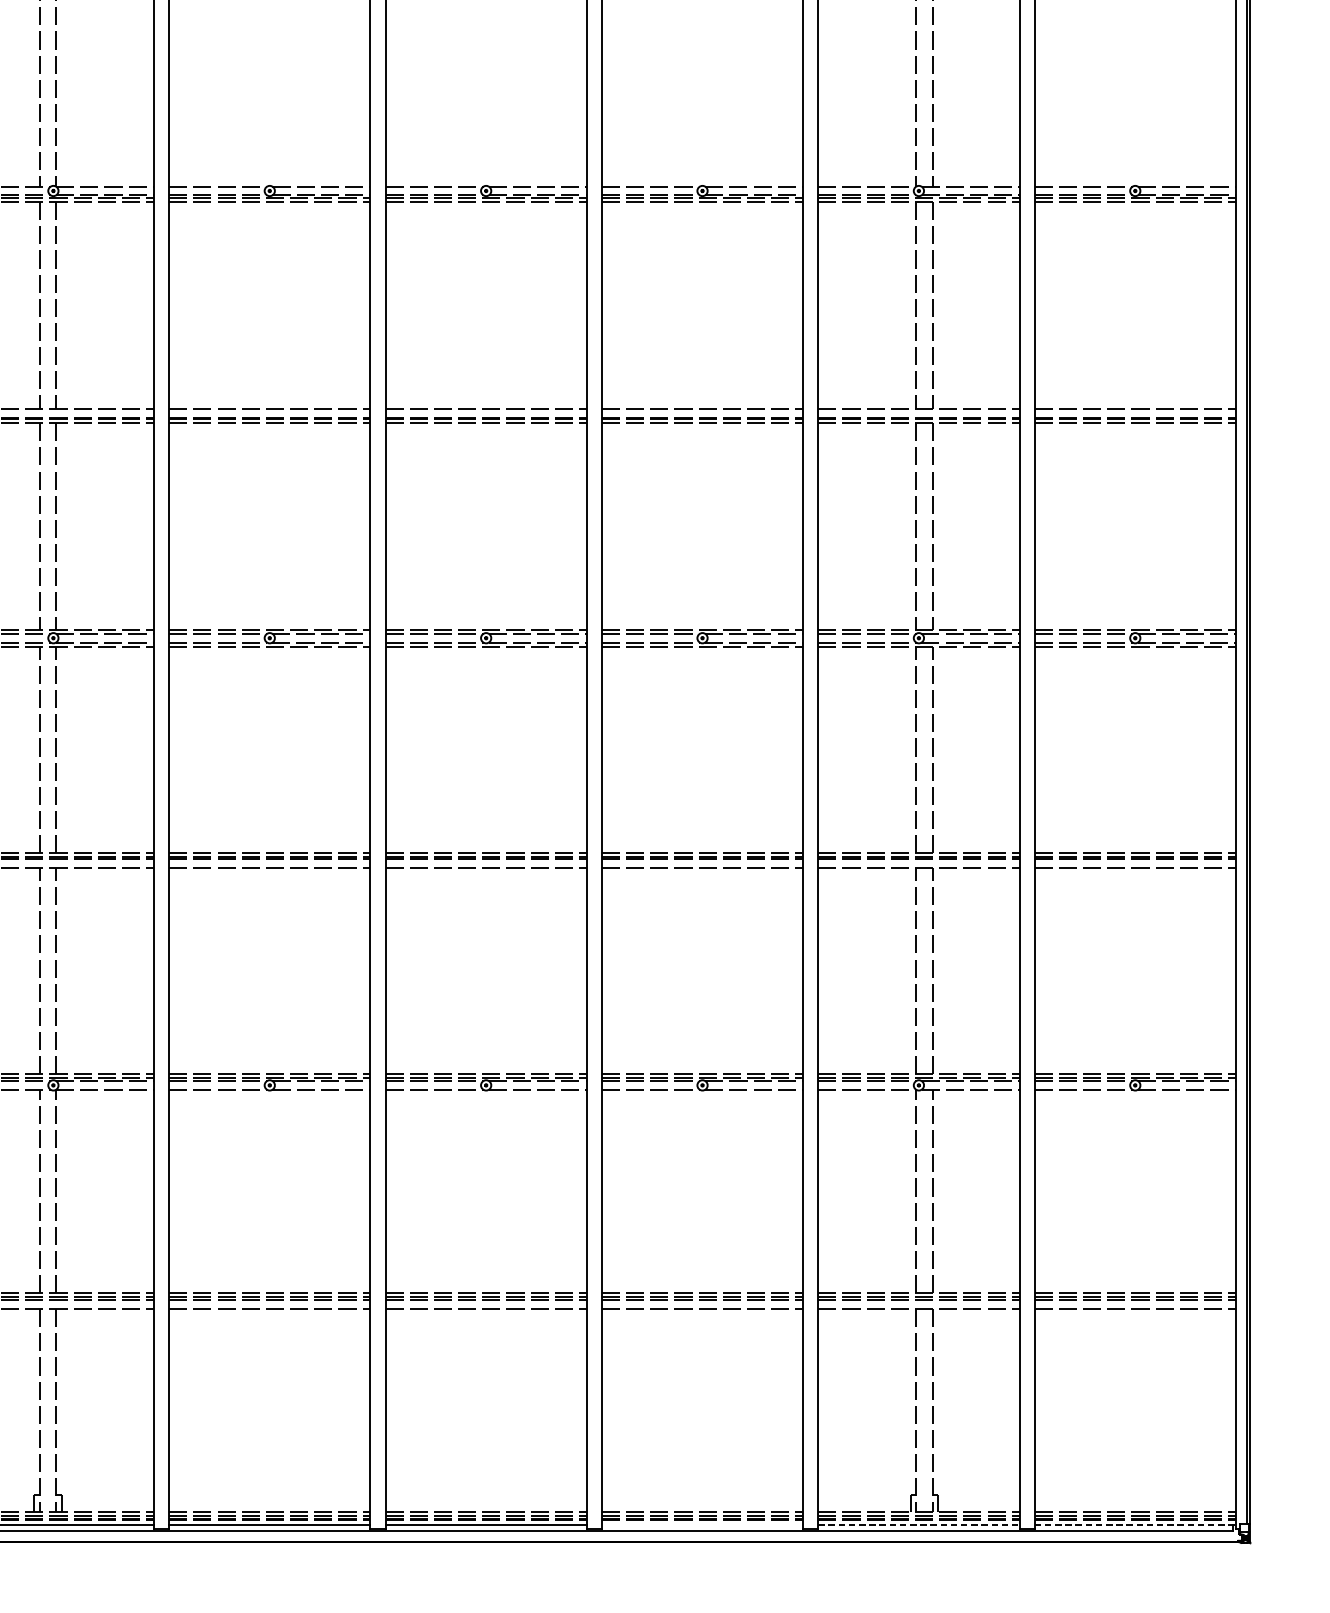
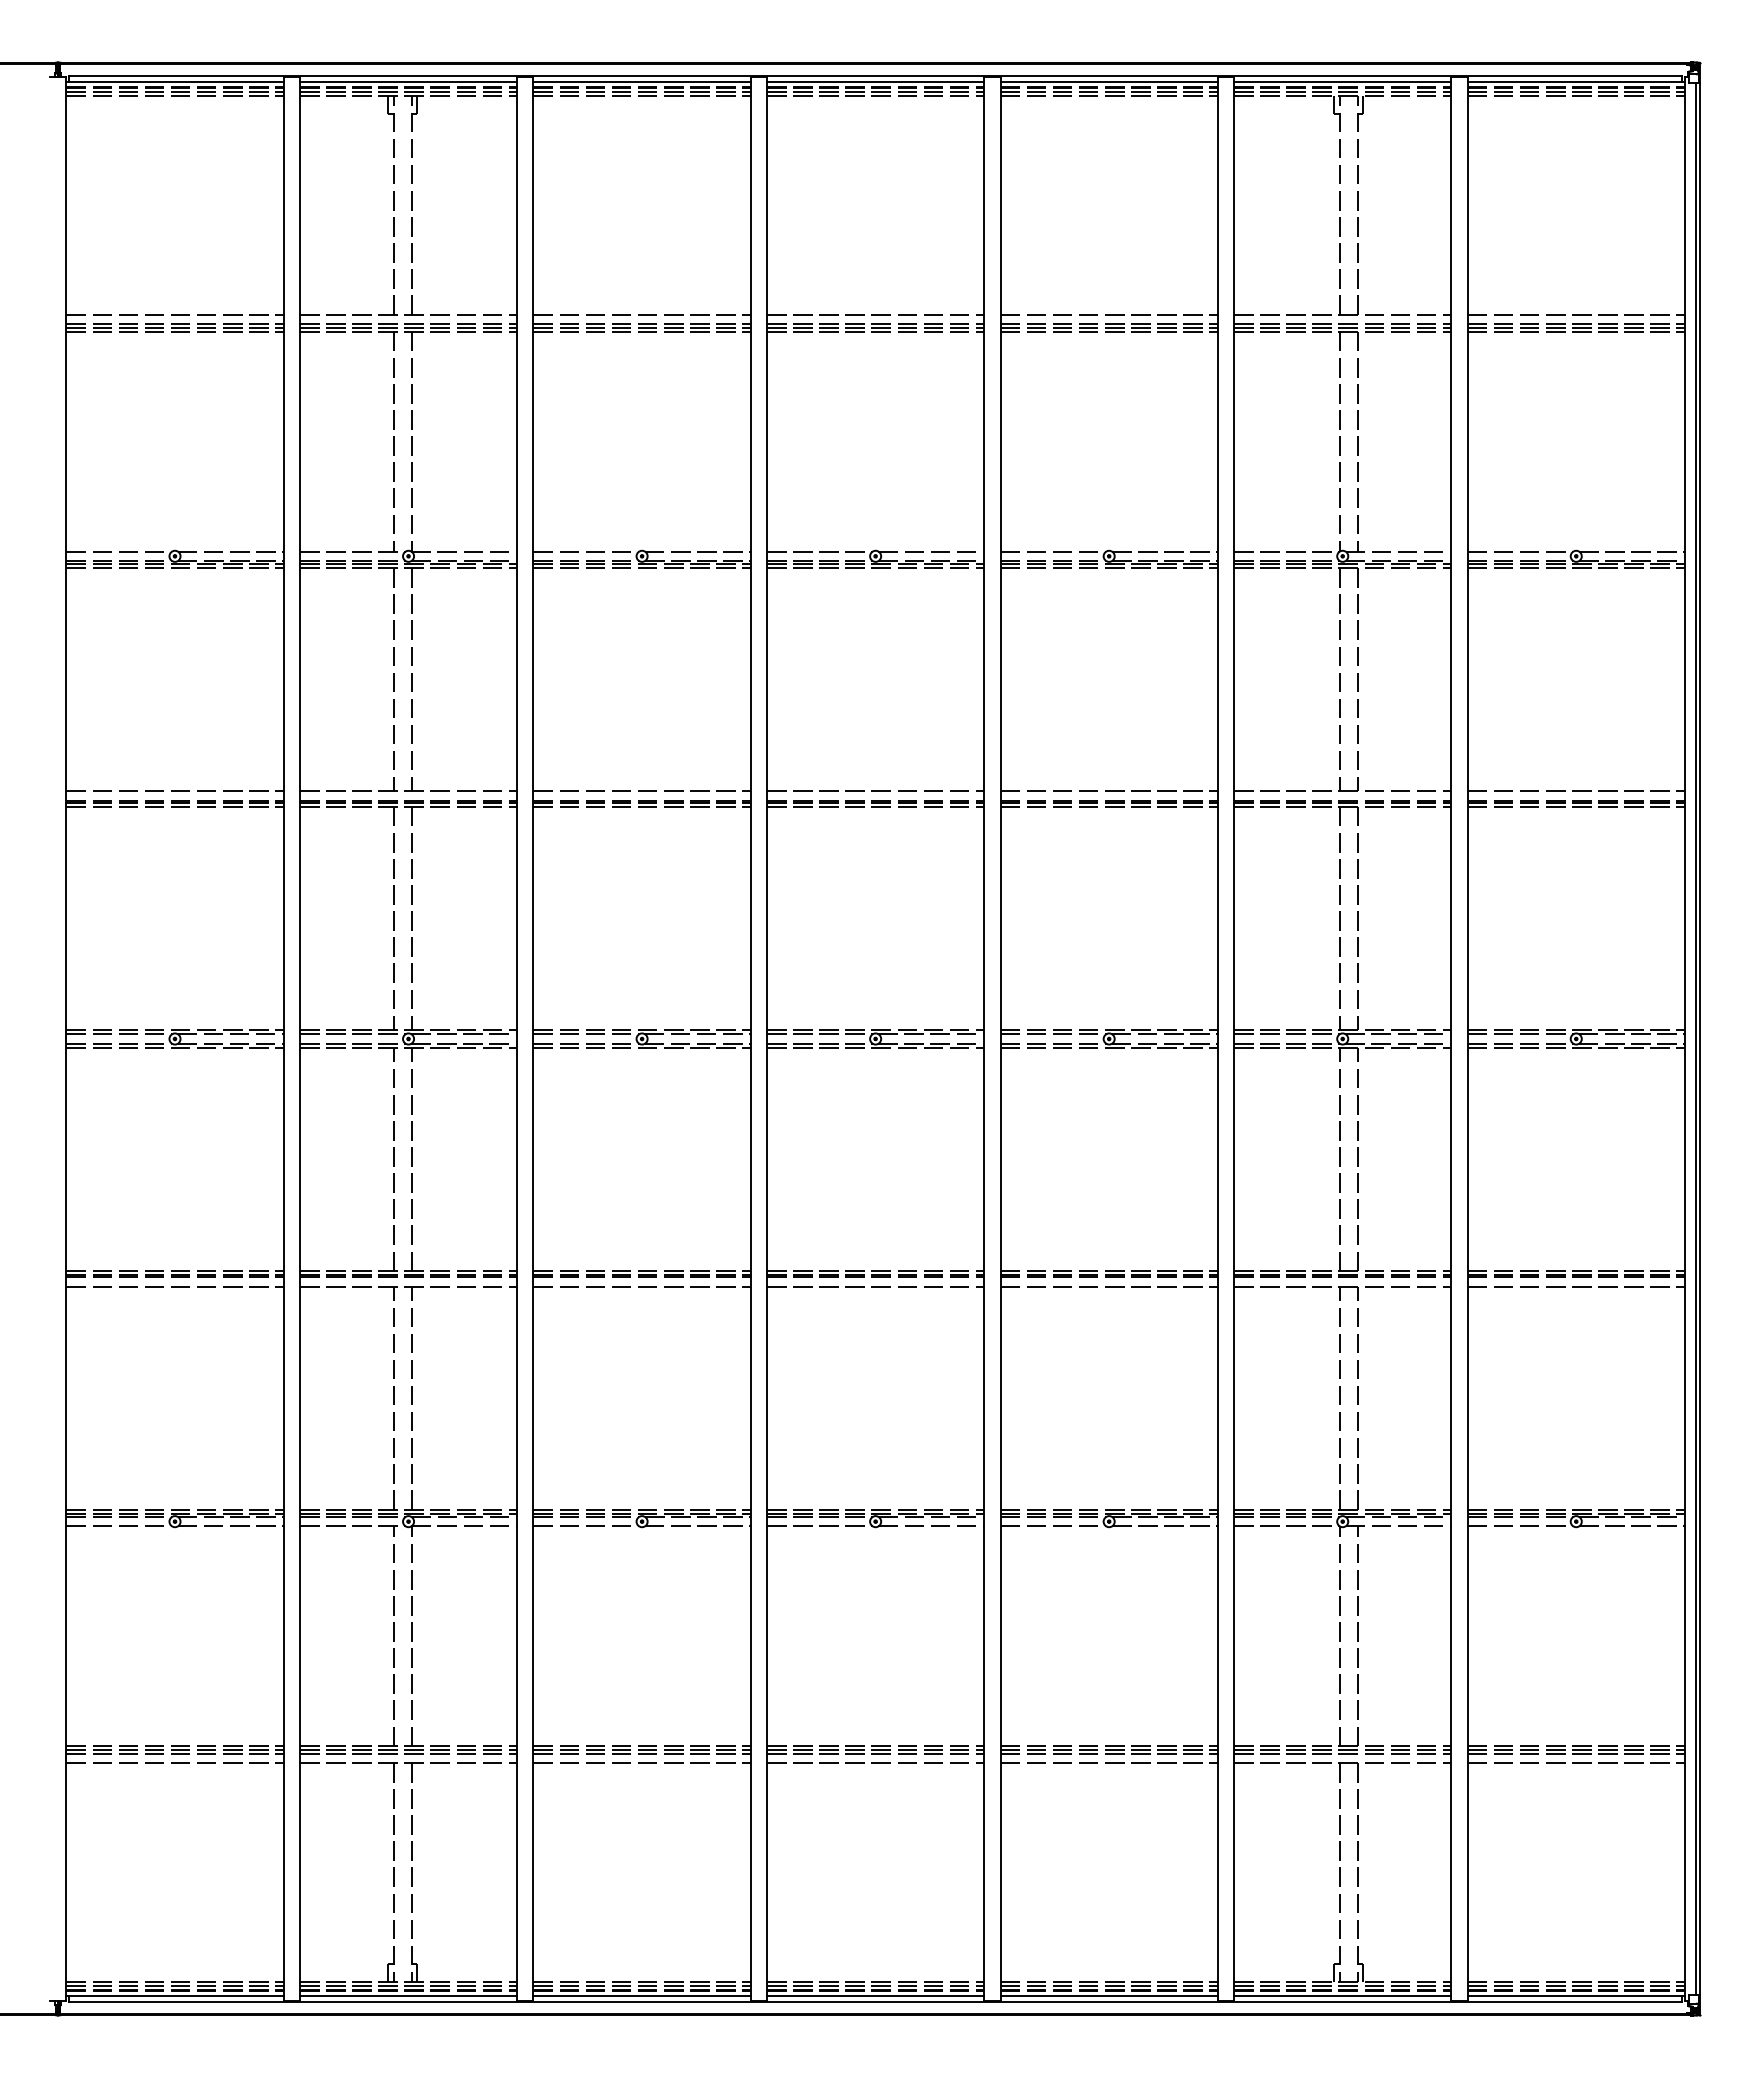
line: (701, 1525) -> (1108, 1996), added
line: (918, 1525) -> (1342, 1996), dashed -> solid
line: (1135, 1525) -> (1576, 1996), dashed -> solid

